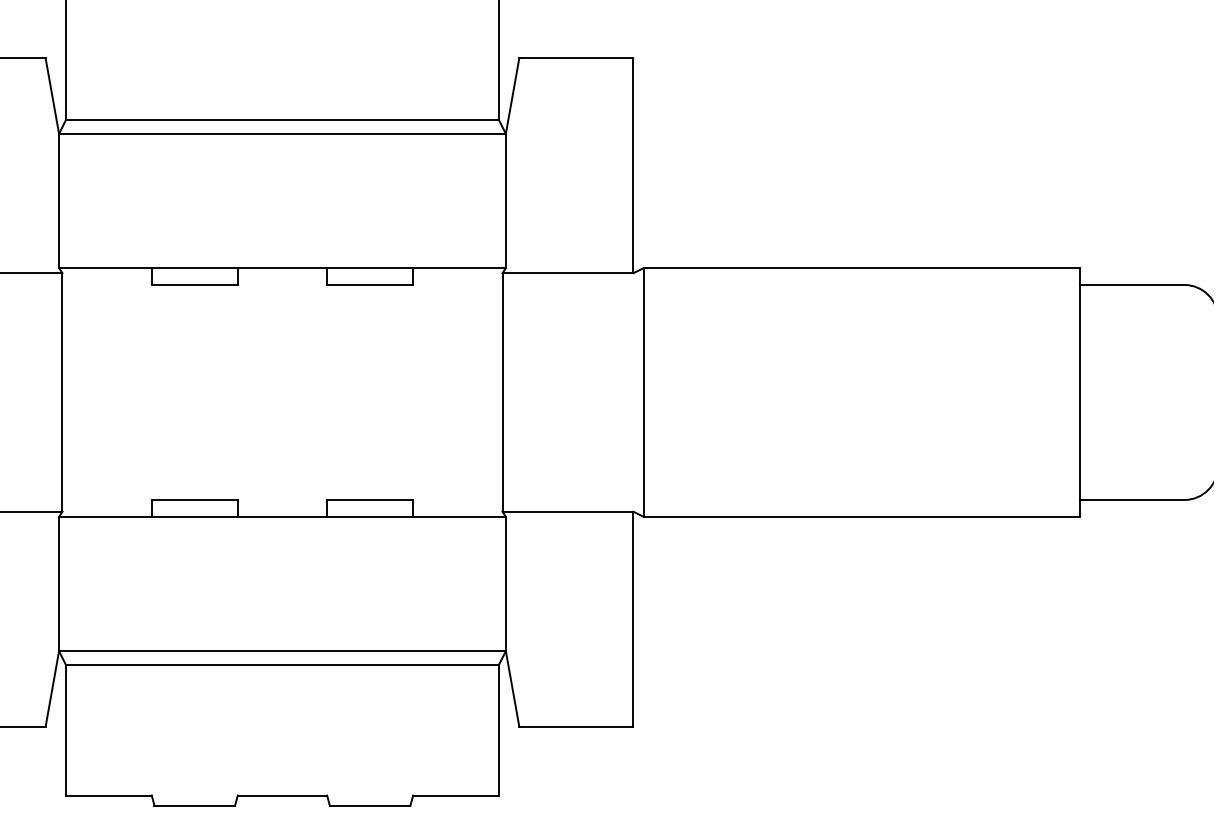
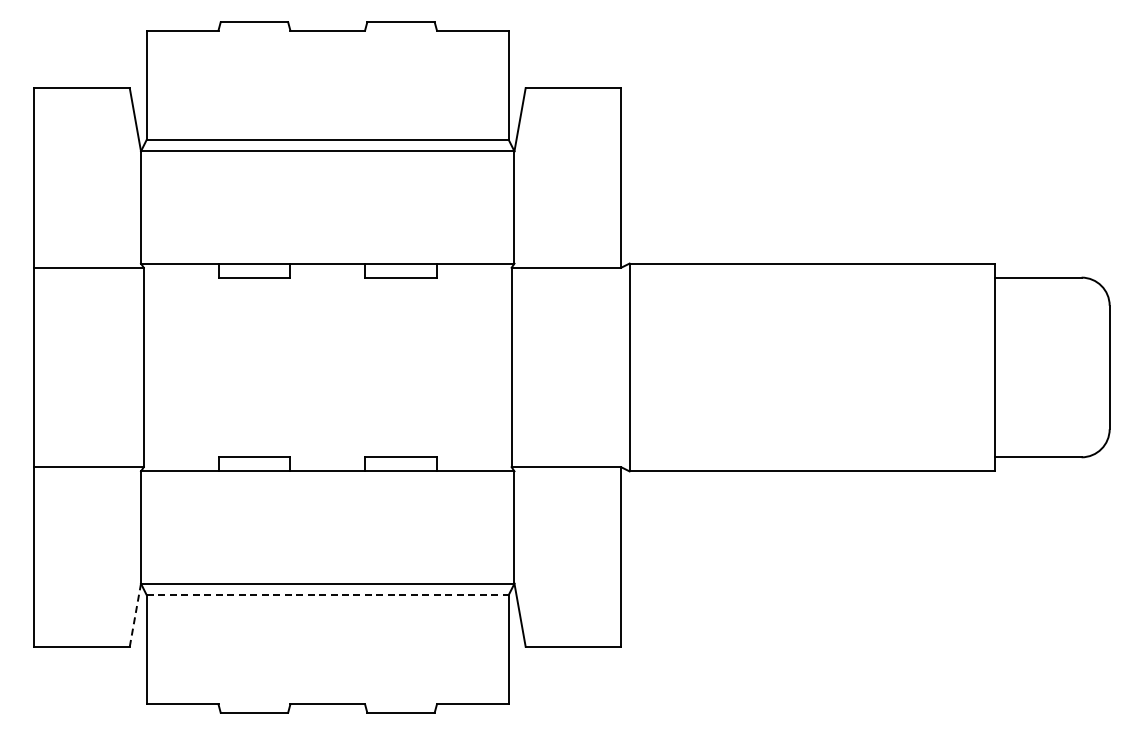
line: (283, 664) -> (328, 594), solid -> dashed
line: (52, 688) -> (135, 614), solid -> dashed

